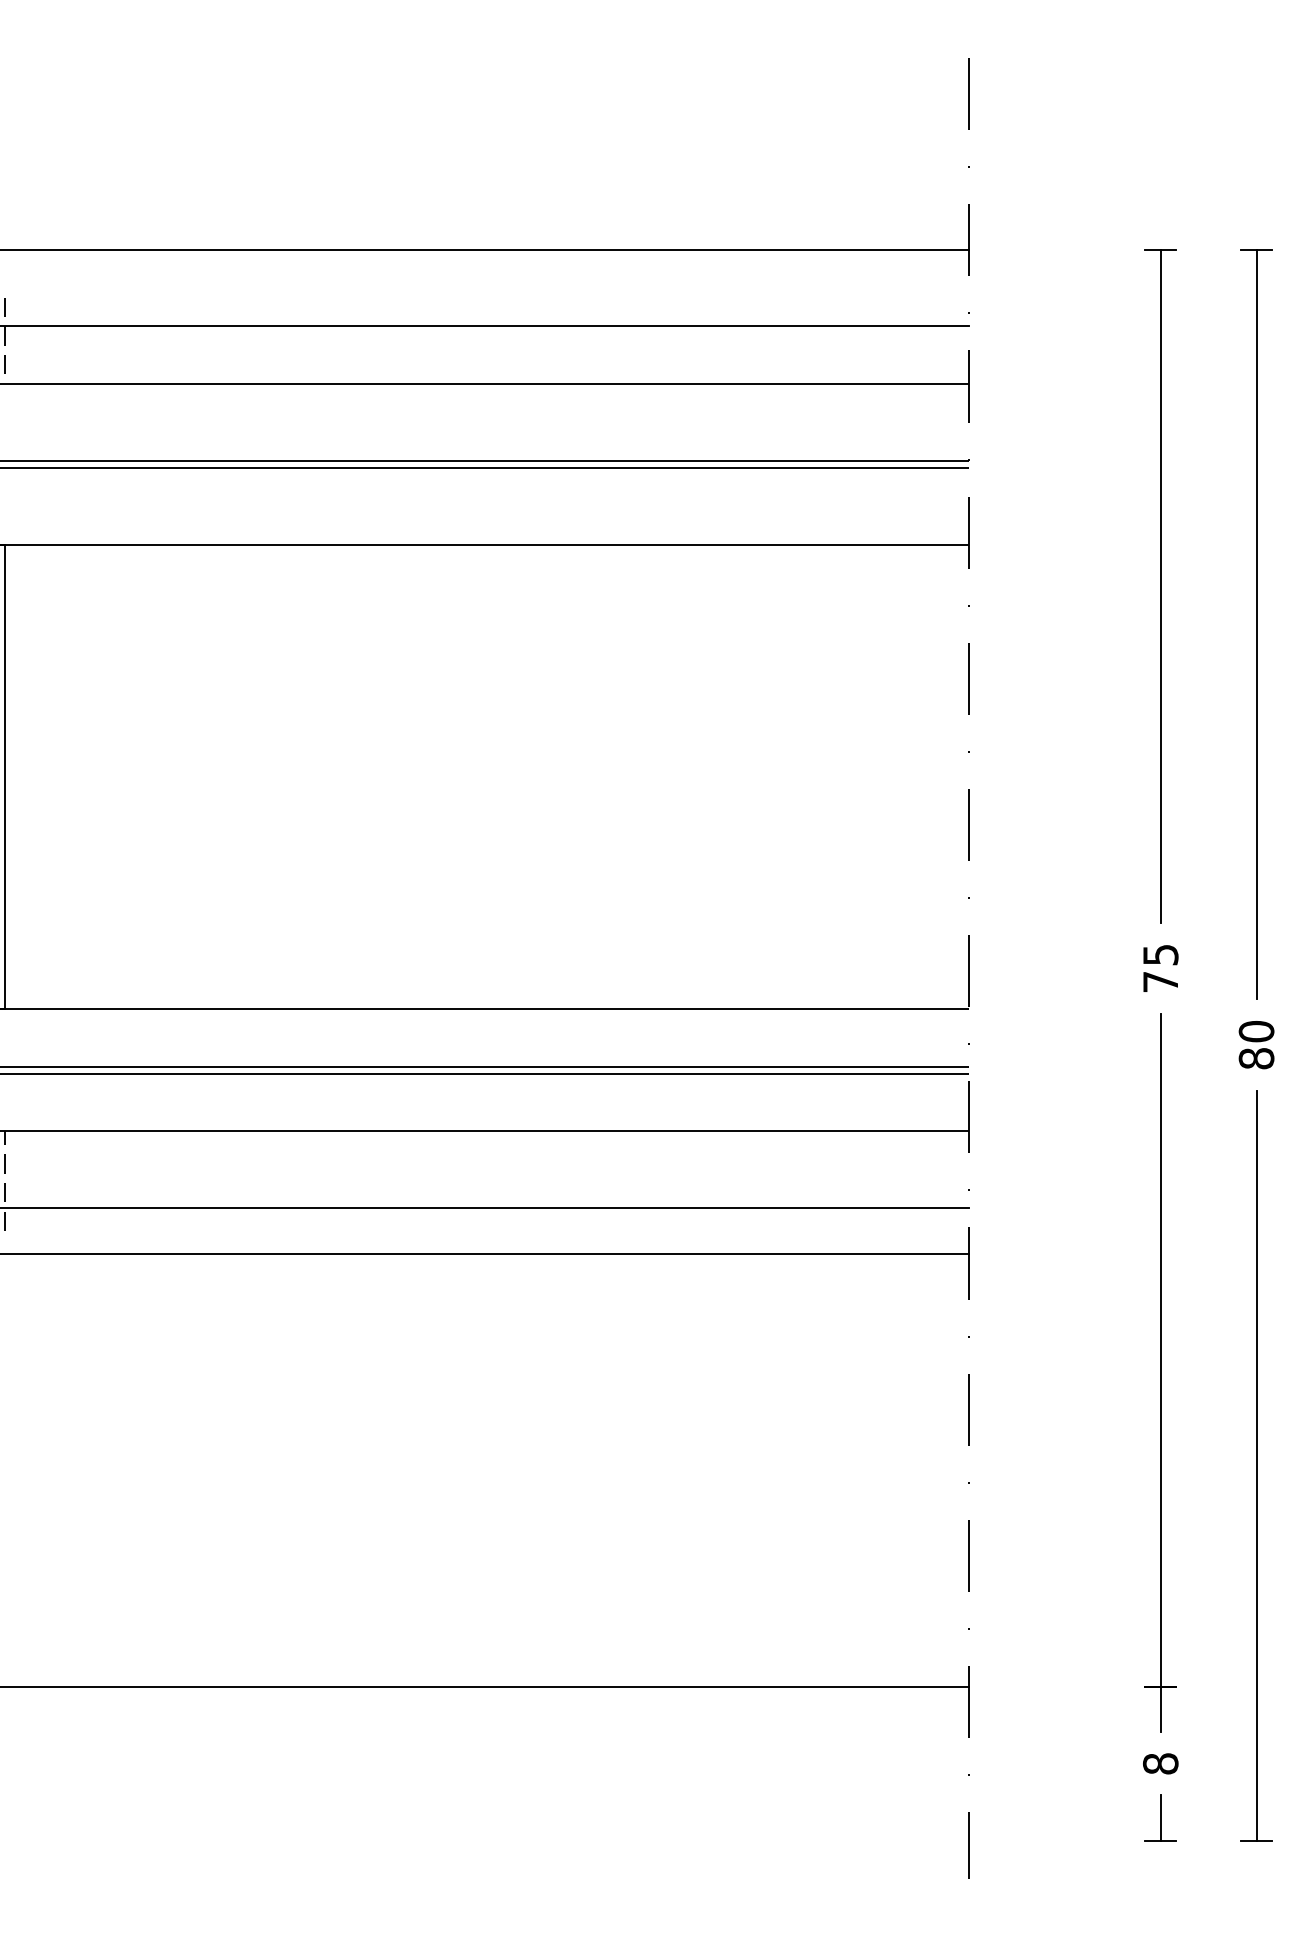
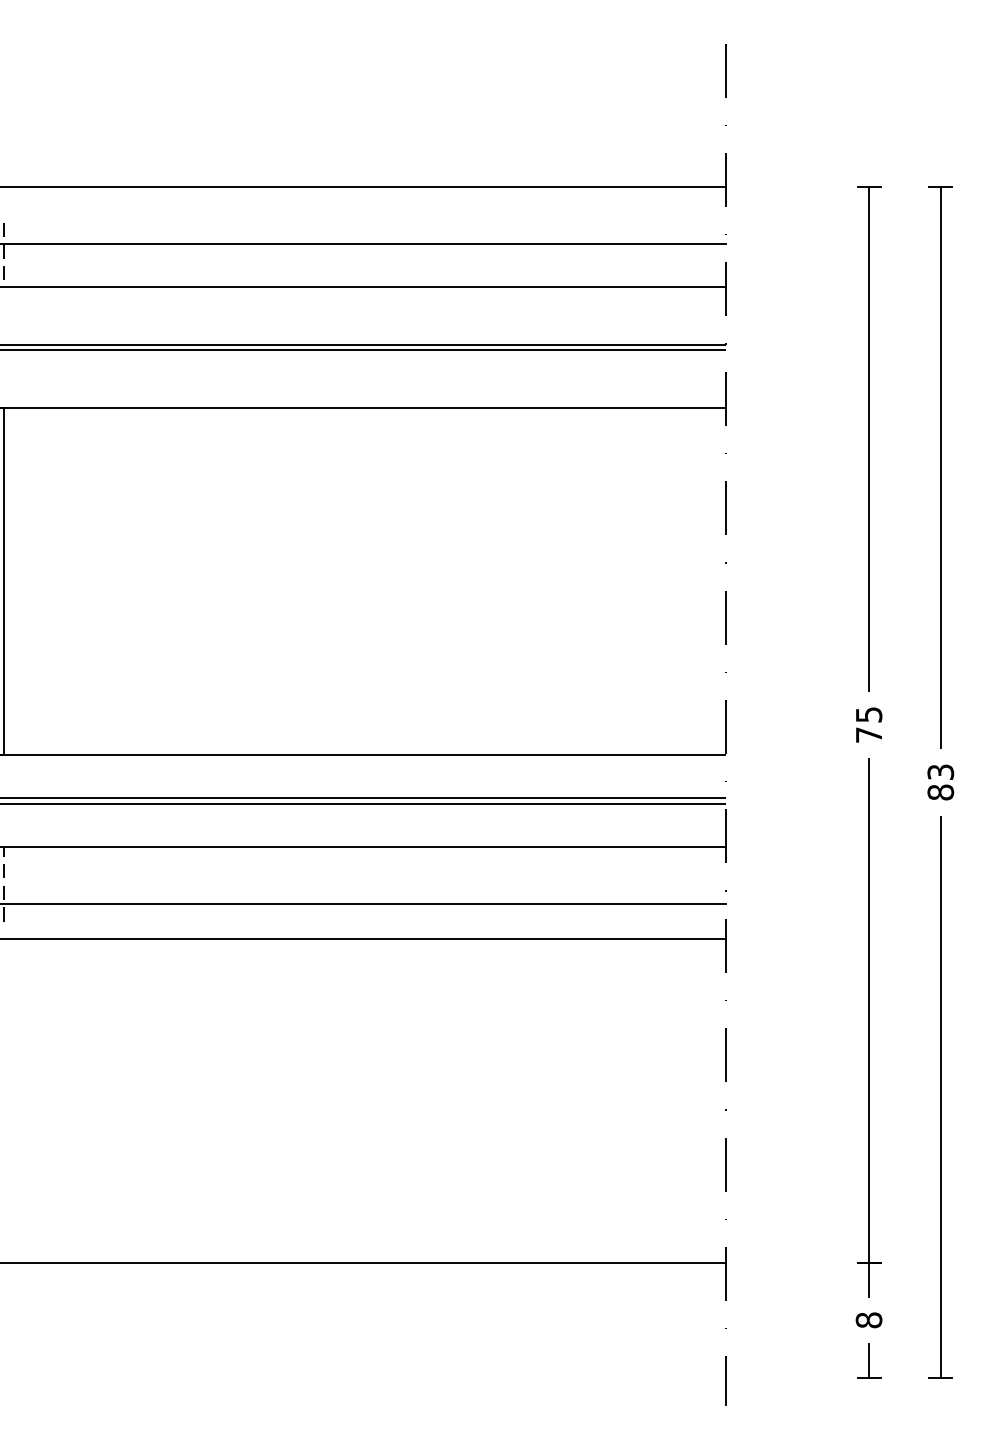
text: (1256, 1031) -> (940, 772), 80 -> 83

